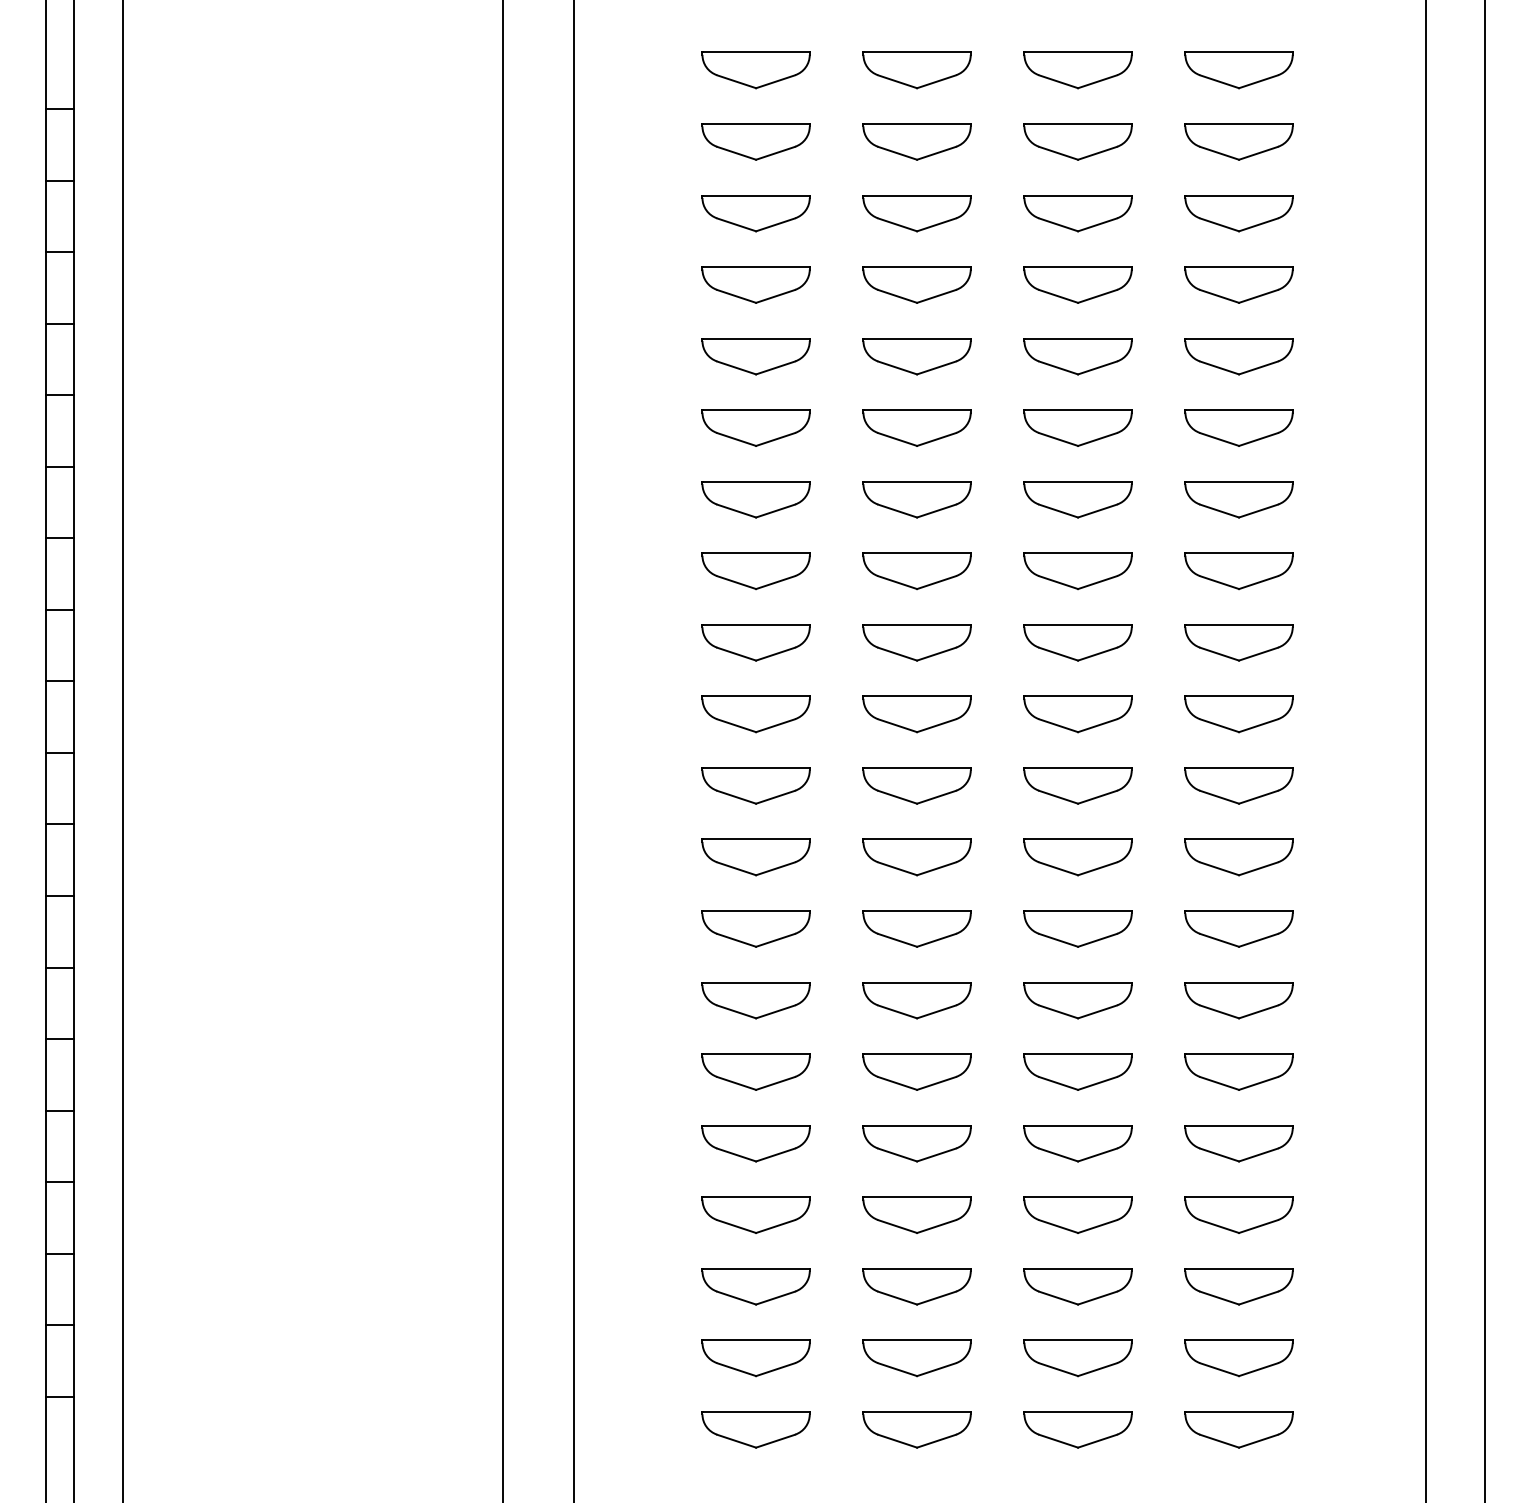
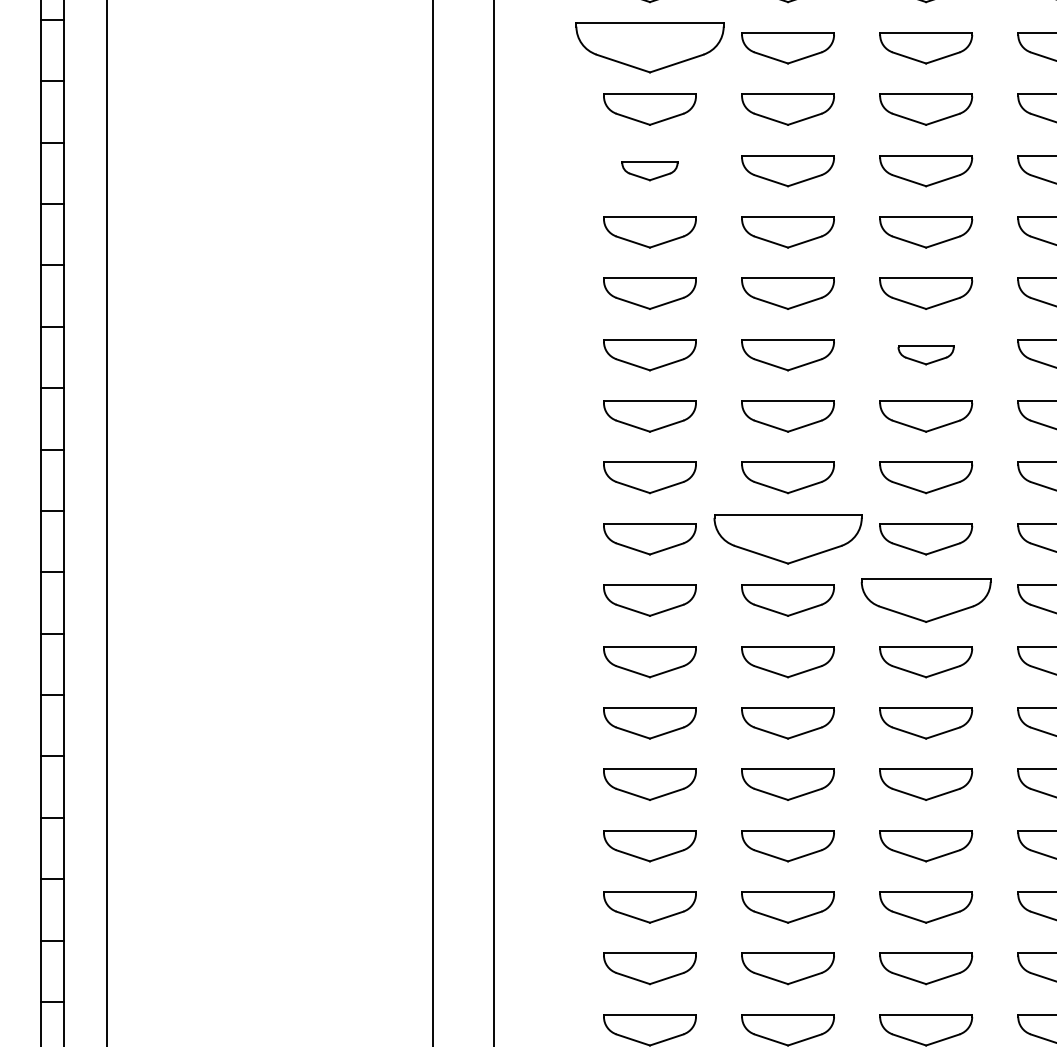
part: (755, 213) -> (649, 48), size x1.6
part: (755, 356) -> (649, 170), size x0.6
part: (1077, 571) -> (925, 355), size x0.6
part: (916, 785) -> (787, 538), size x1.6
part: (1077, 857) -> (925, 600), size x1.4

